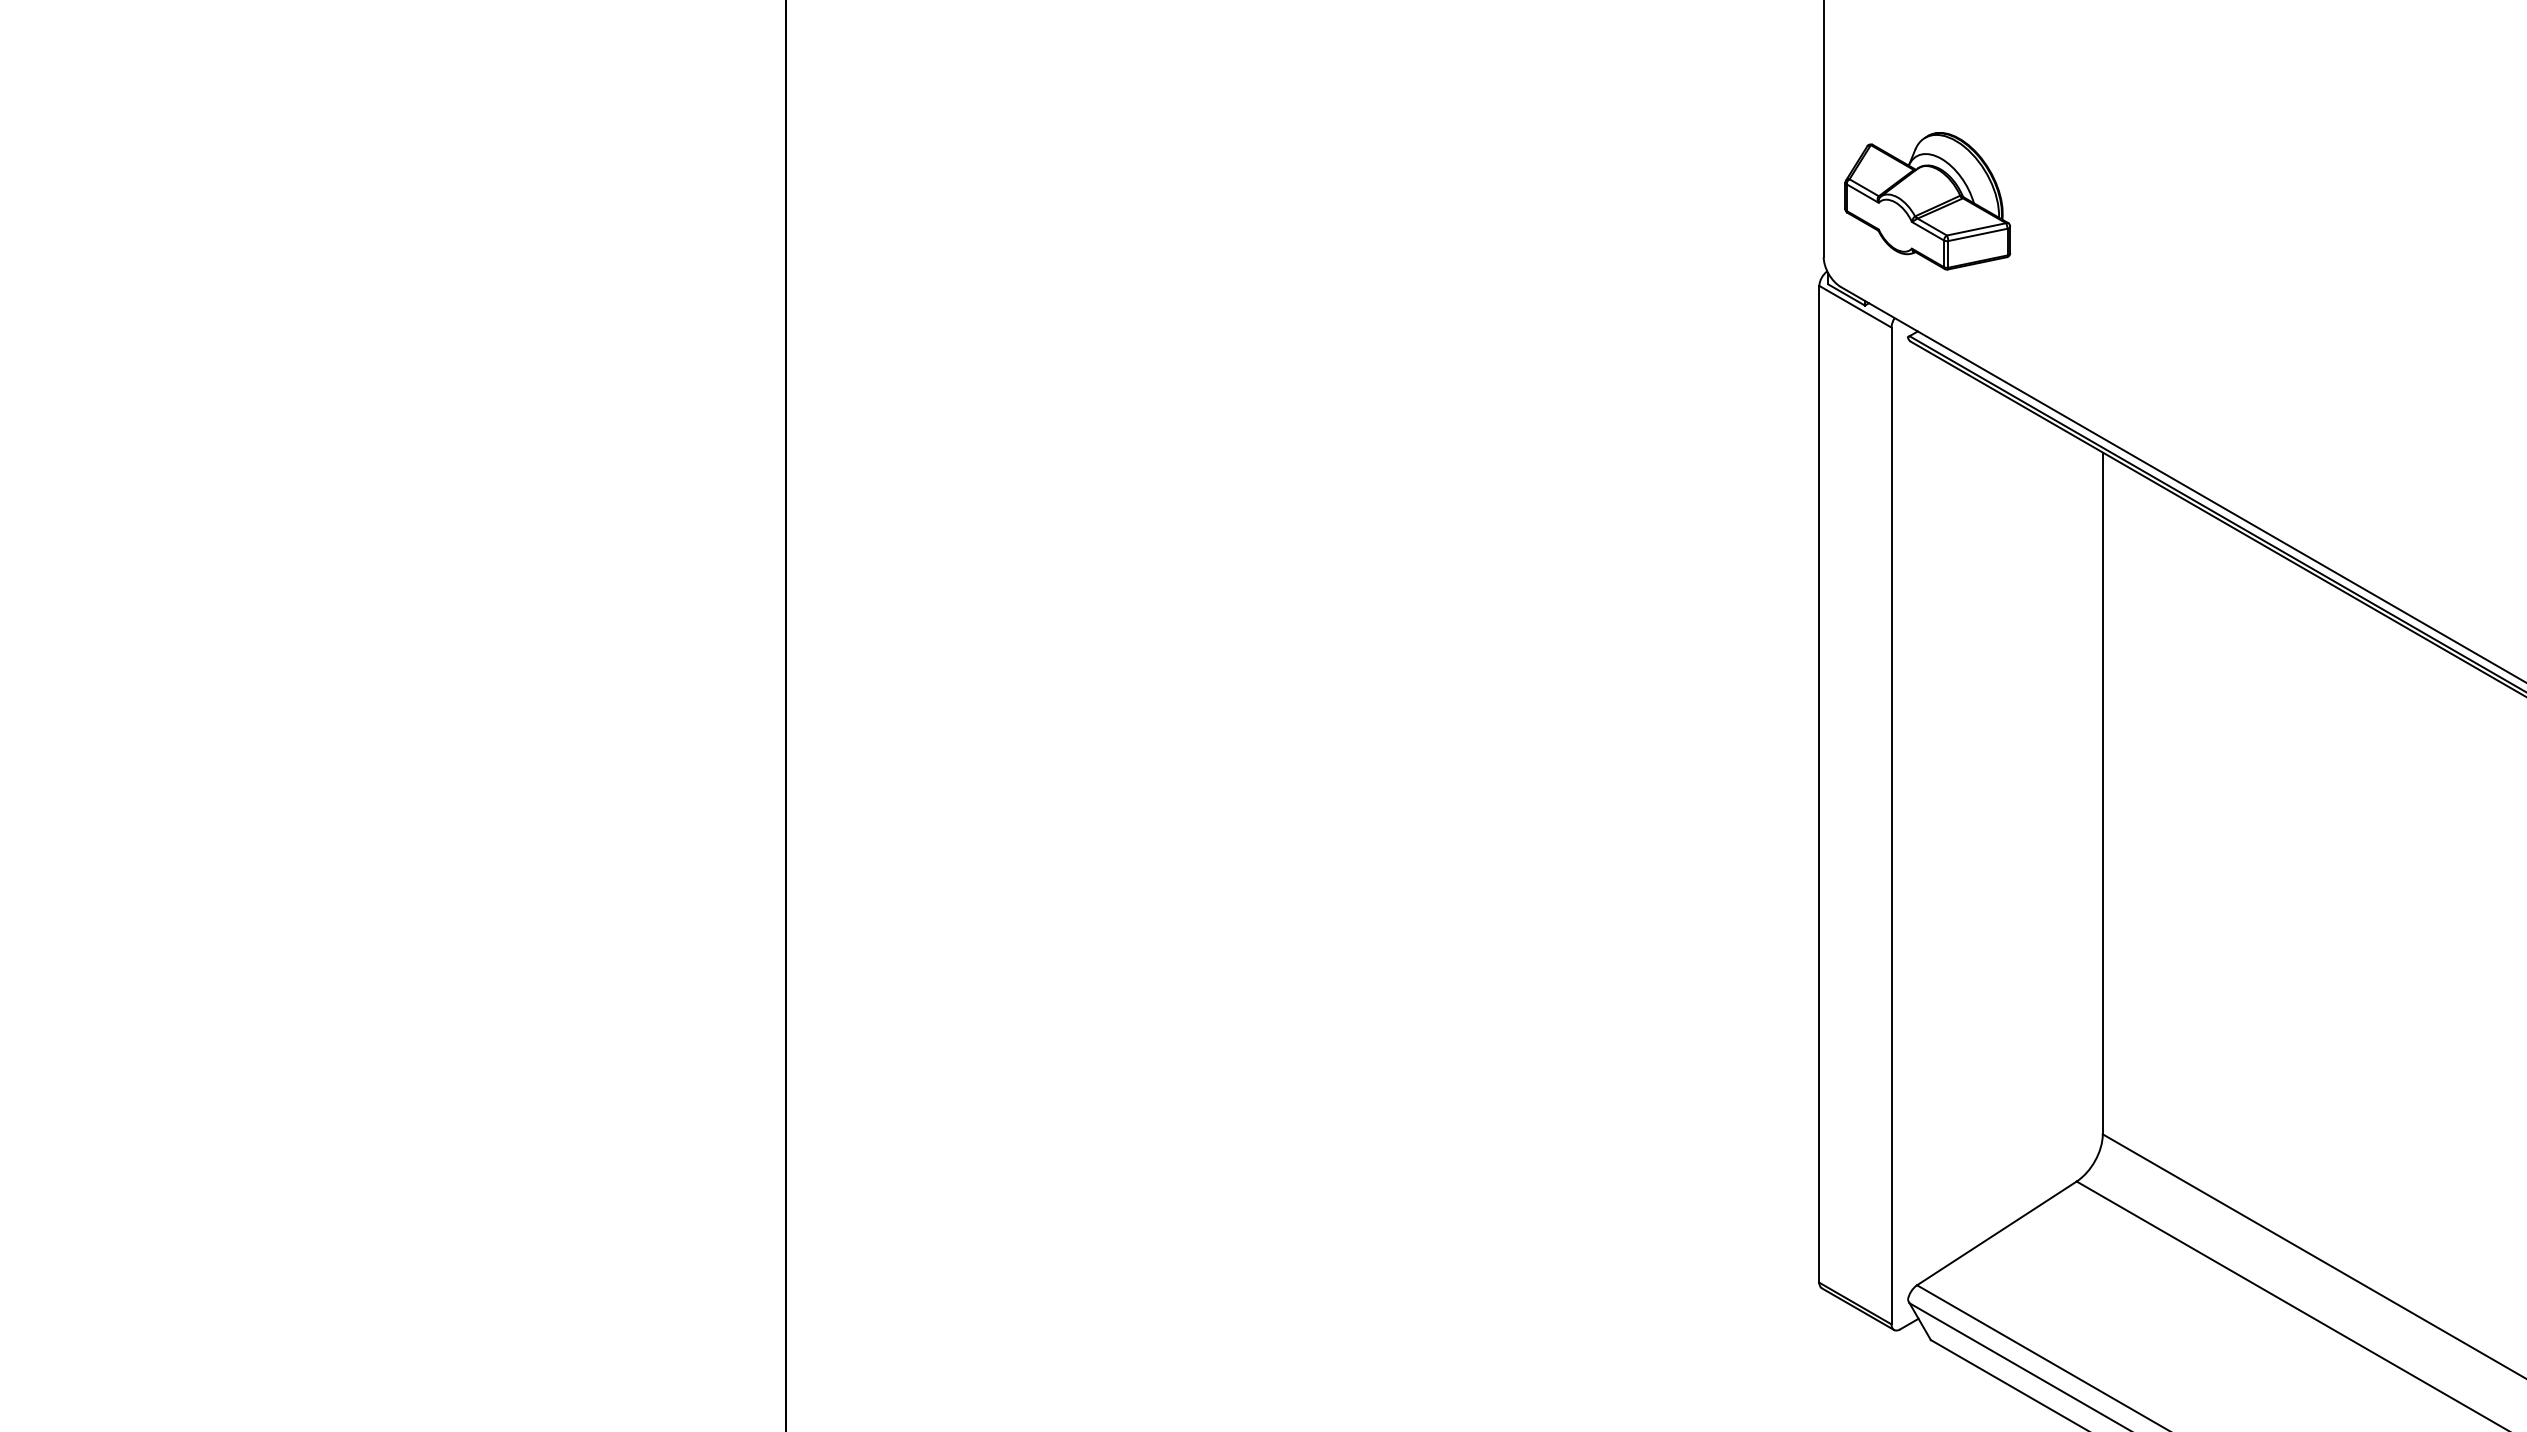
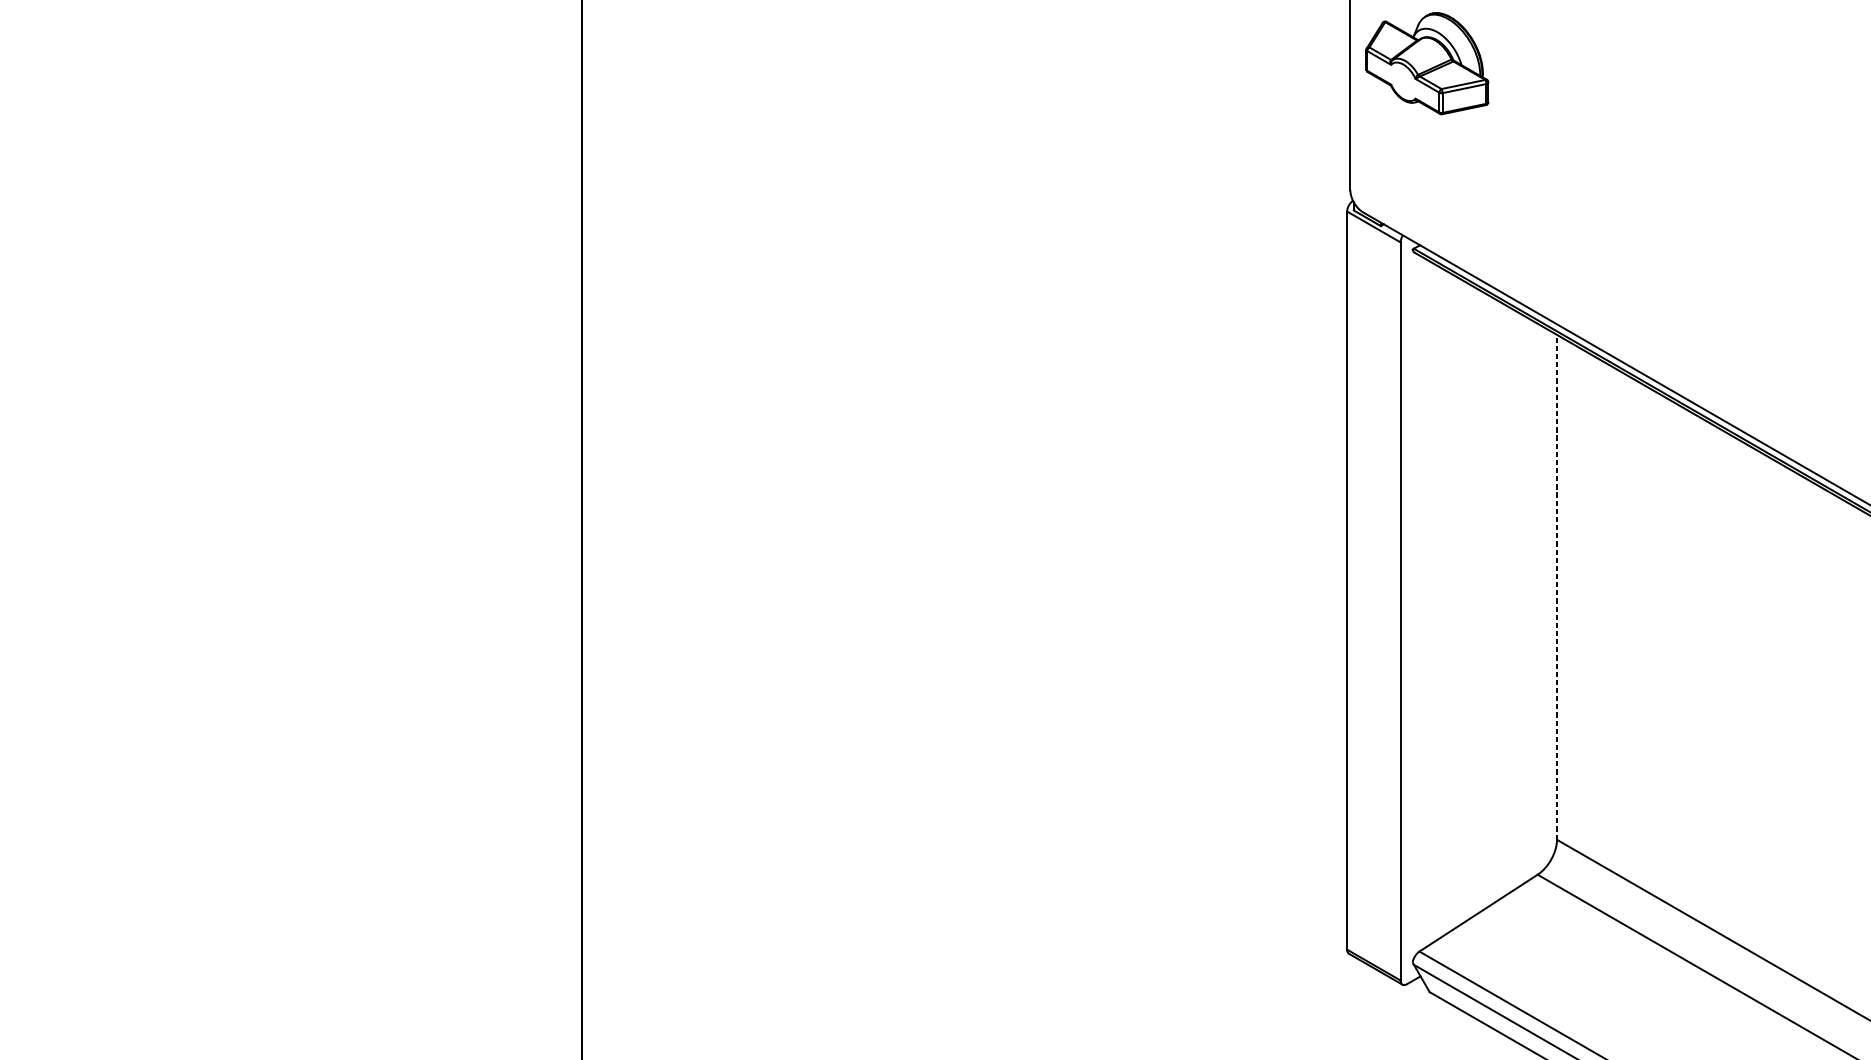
part: (1927, 201) -> (1427, 63), moved
line: (2102, 793) -> (1556, 587), solid -> dashed

